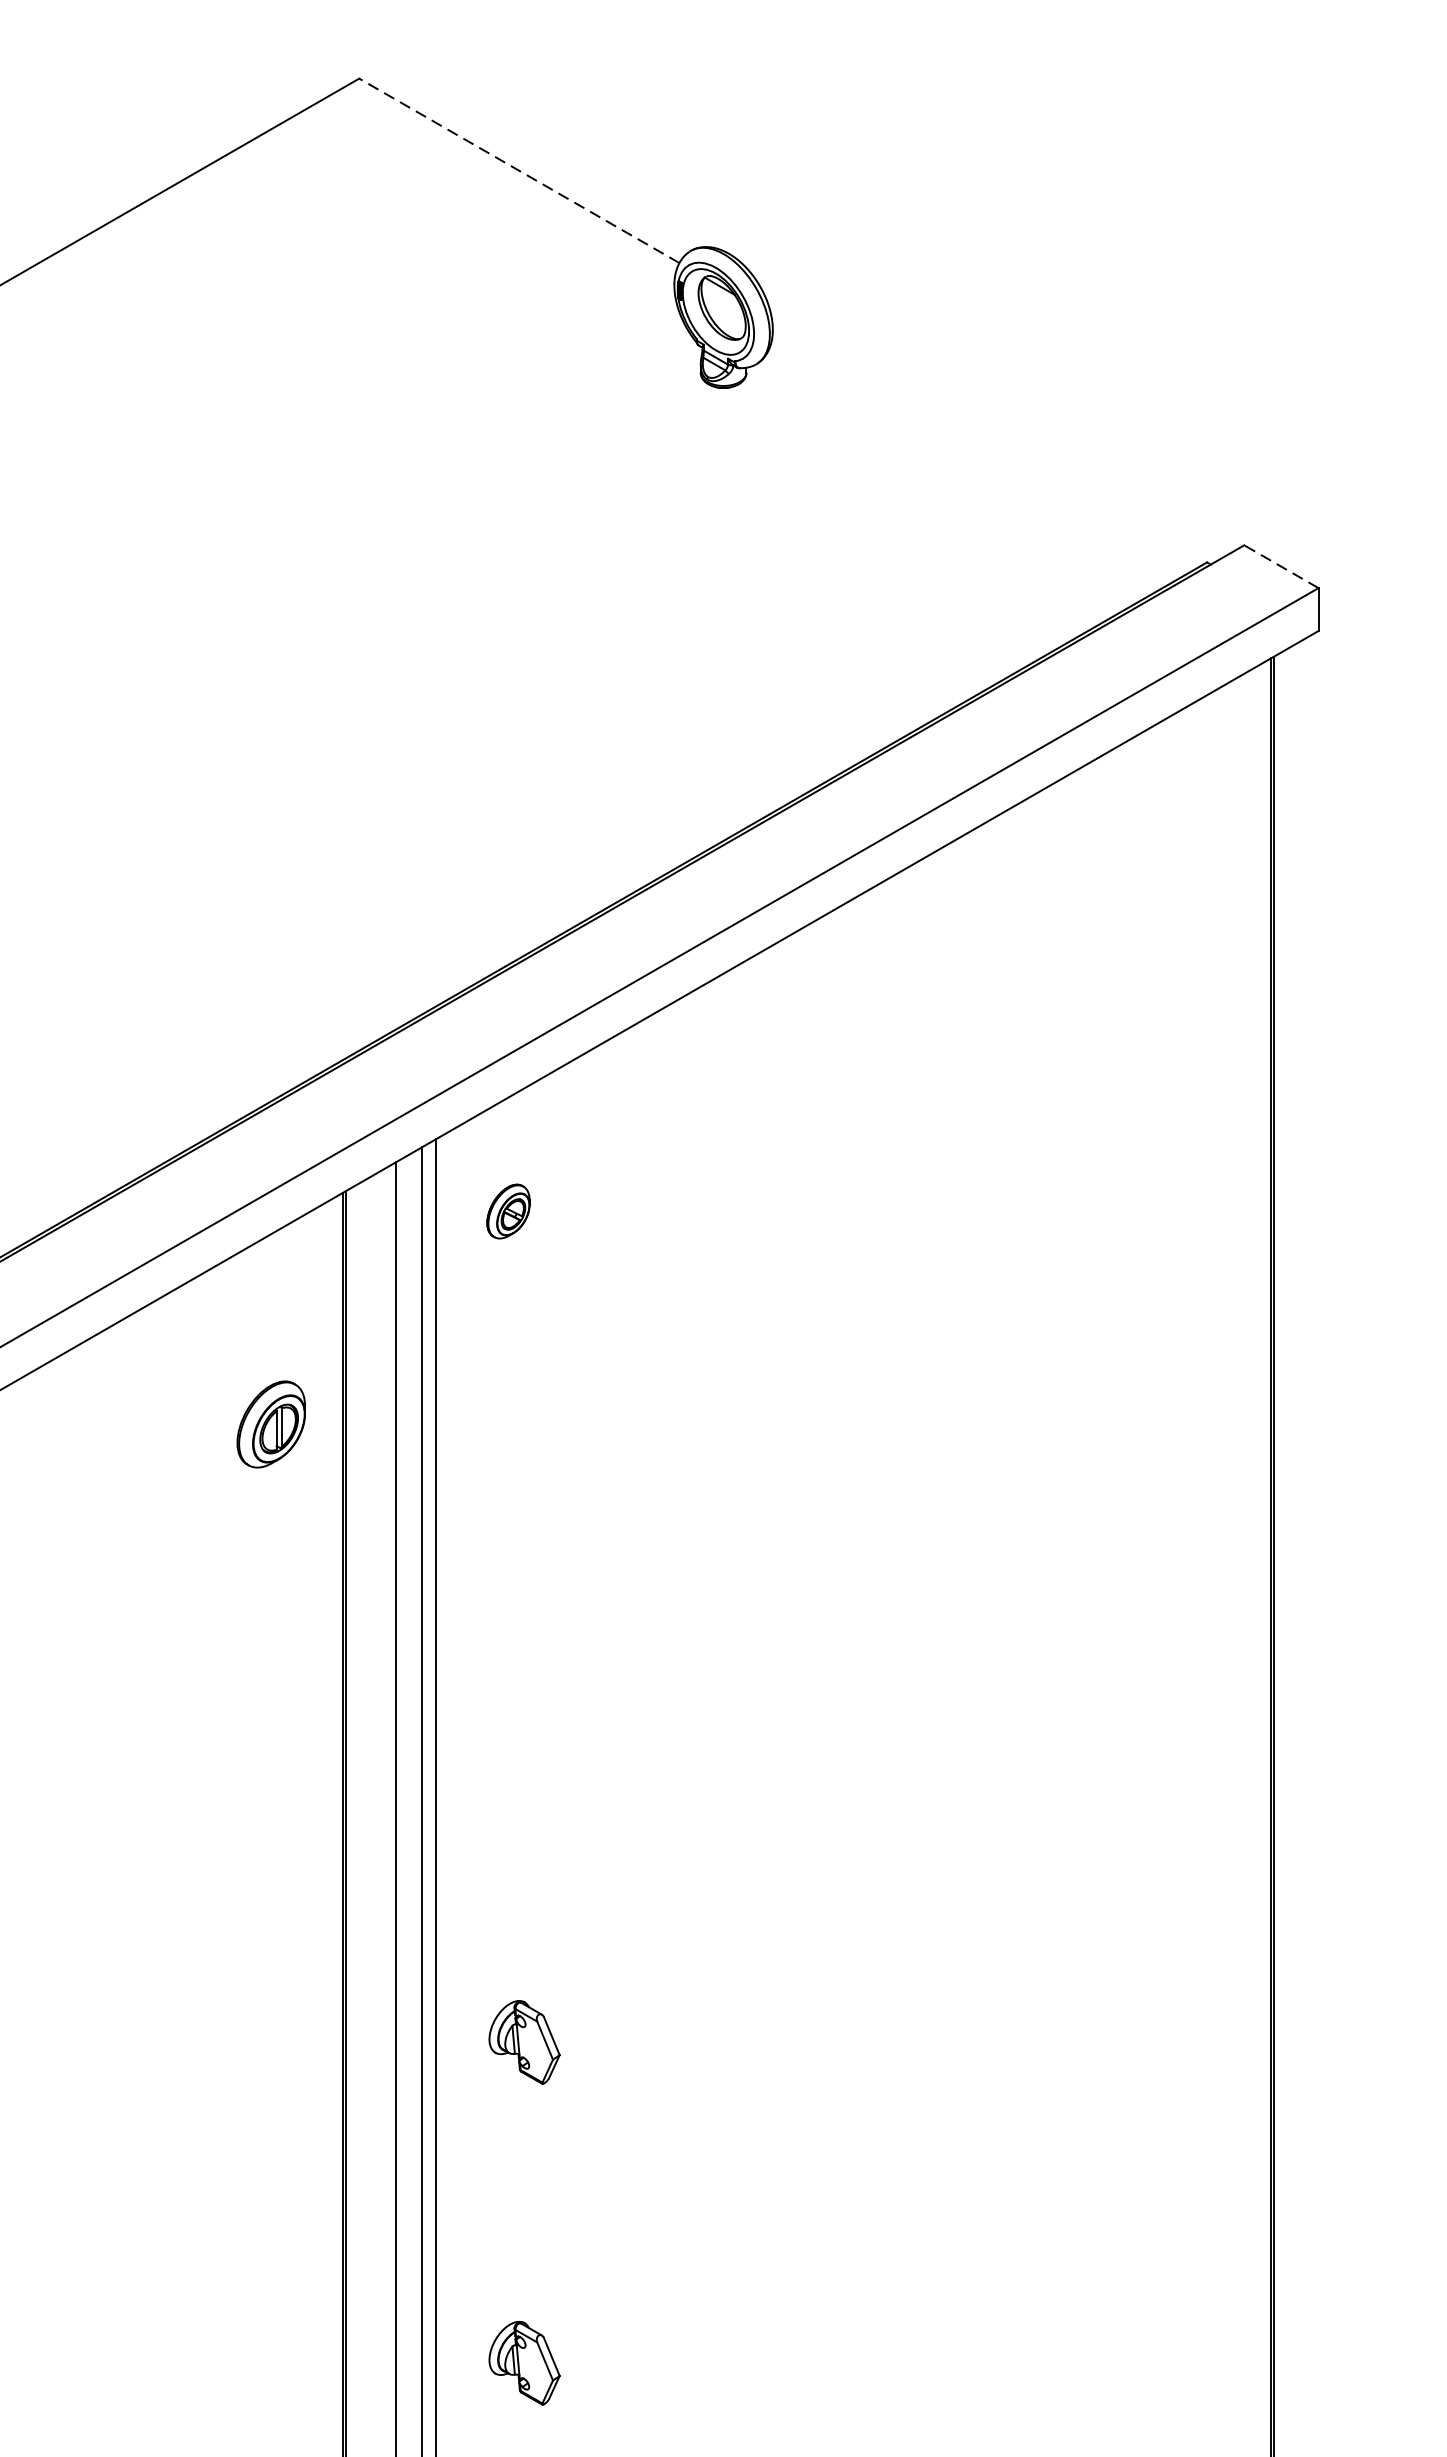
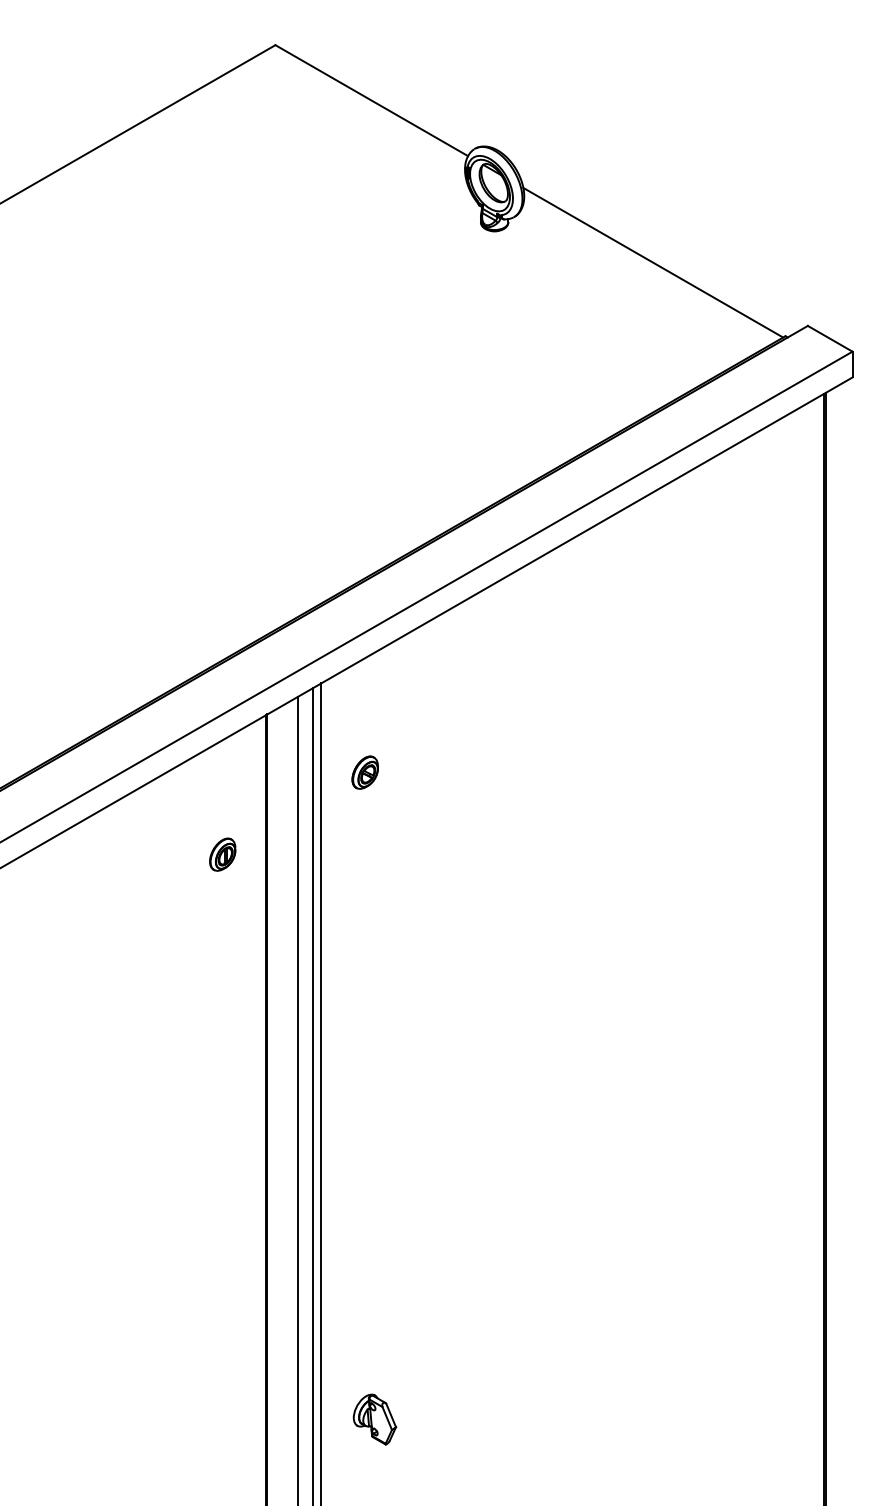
line: (518, 170) -> (371, 100), dashed -> solid
line: (987, 439) -> (653, 262), added
line: (1281, 566) -> (830, 338), dashed -> solid
part: (507, 1211) -> (364, 772), moved
part: (271, 1423) -> (222, 854), size x0.62
part: (523, 2042) -> (374, 1226), removed

